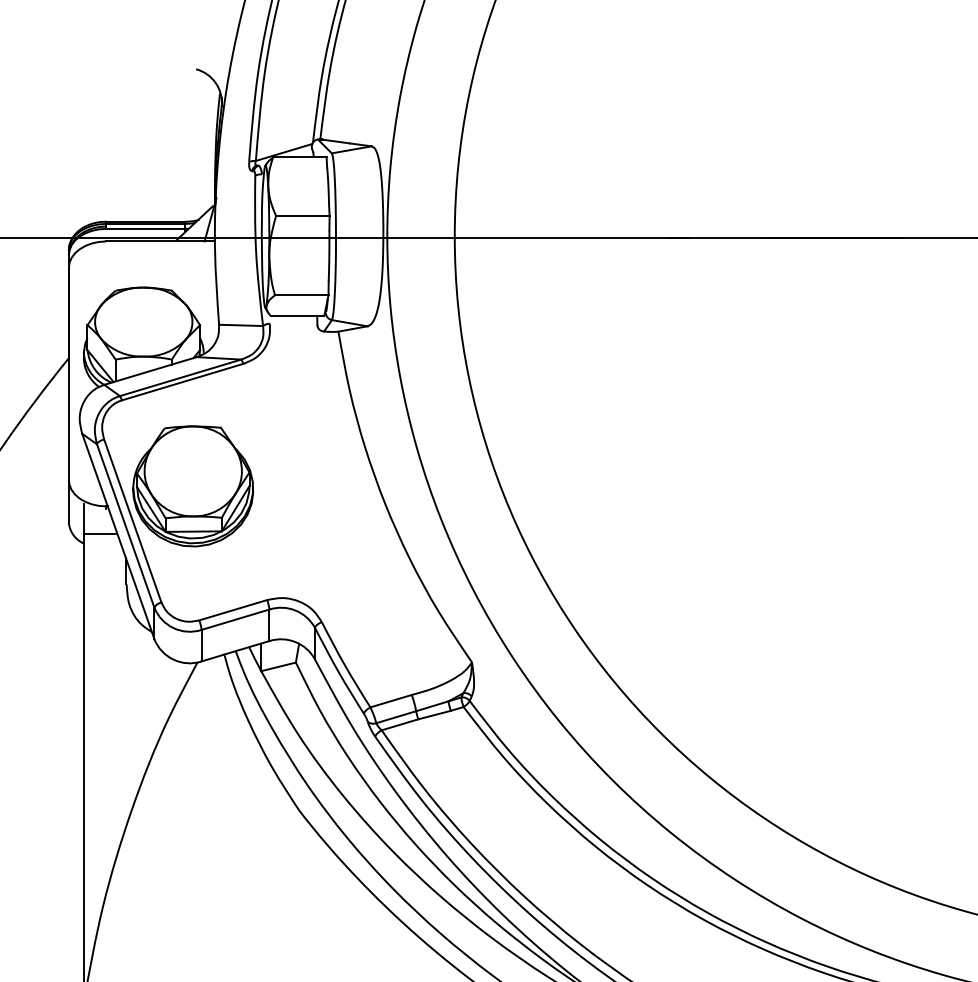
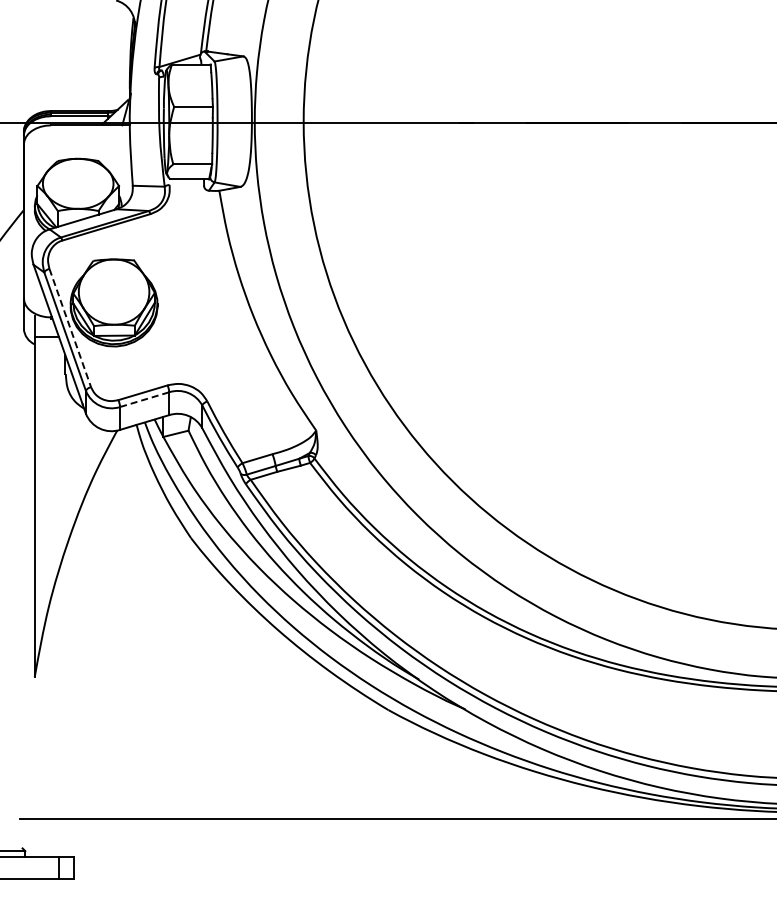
line: (133, 521) -> (70, 328), solid -> dashed
line: (235, 619) -> (144, 399), solid -> dashed

